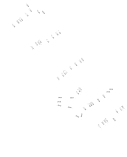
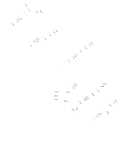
text: (70, 68) -> (80, 51), moved

